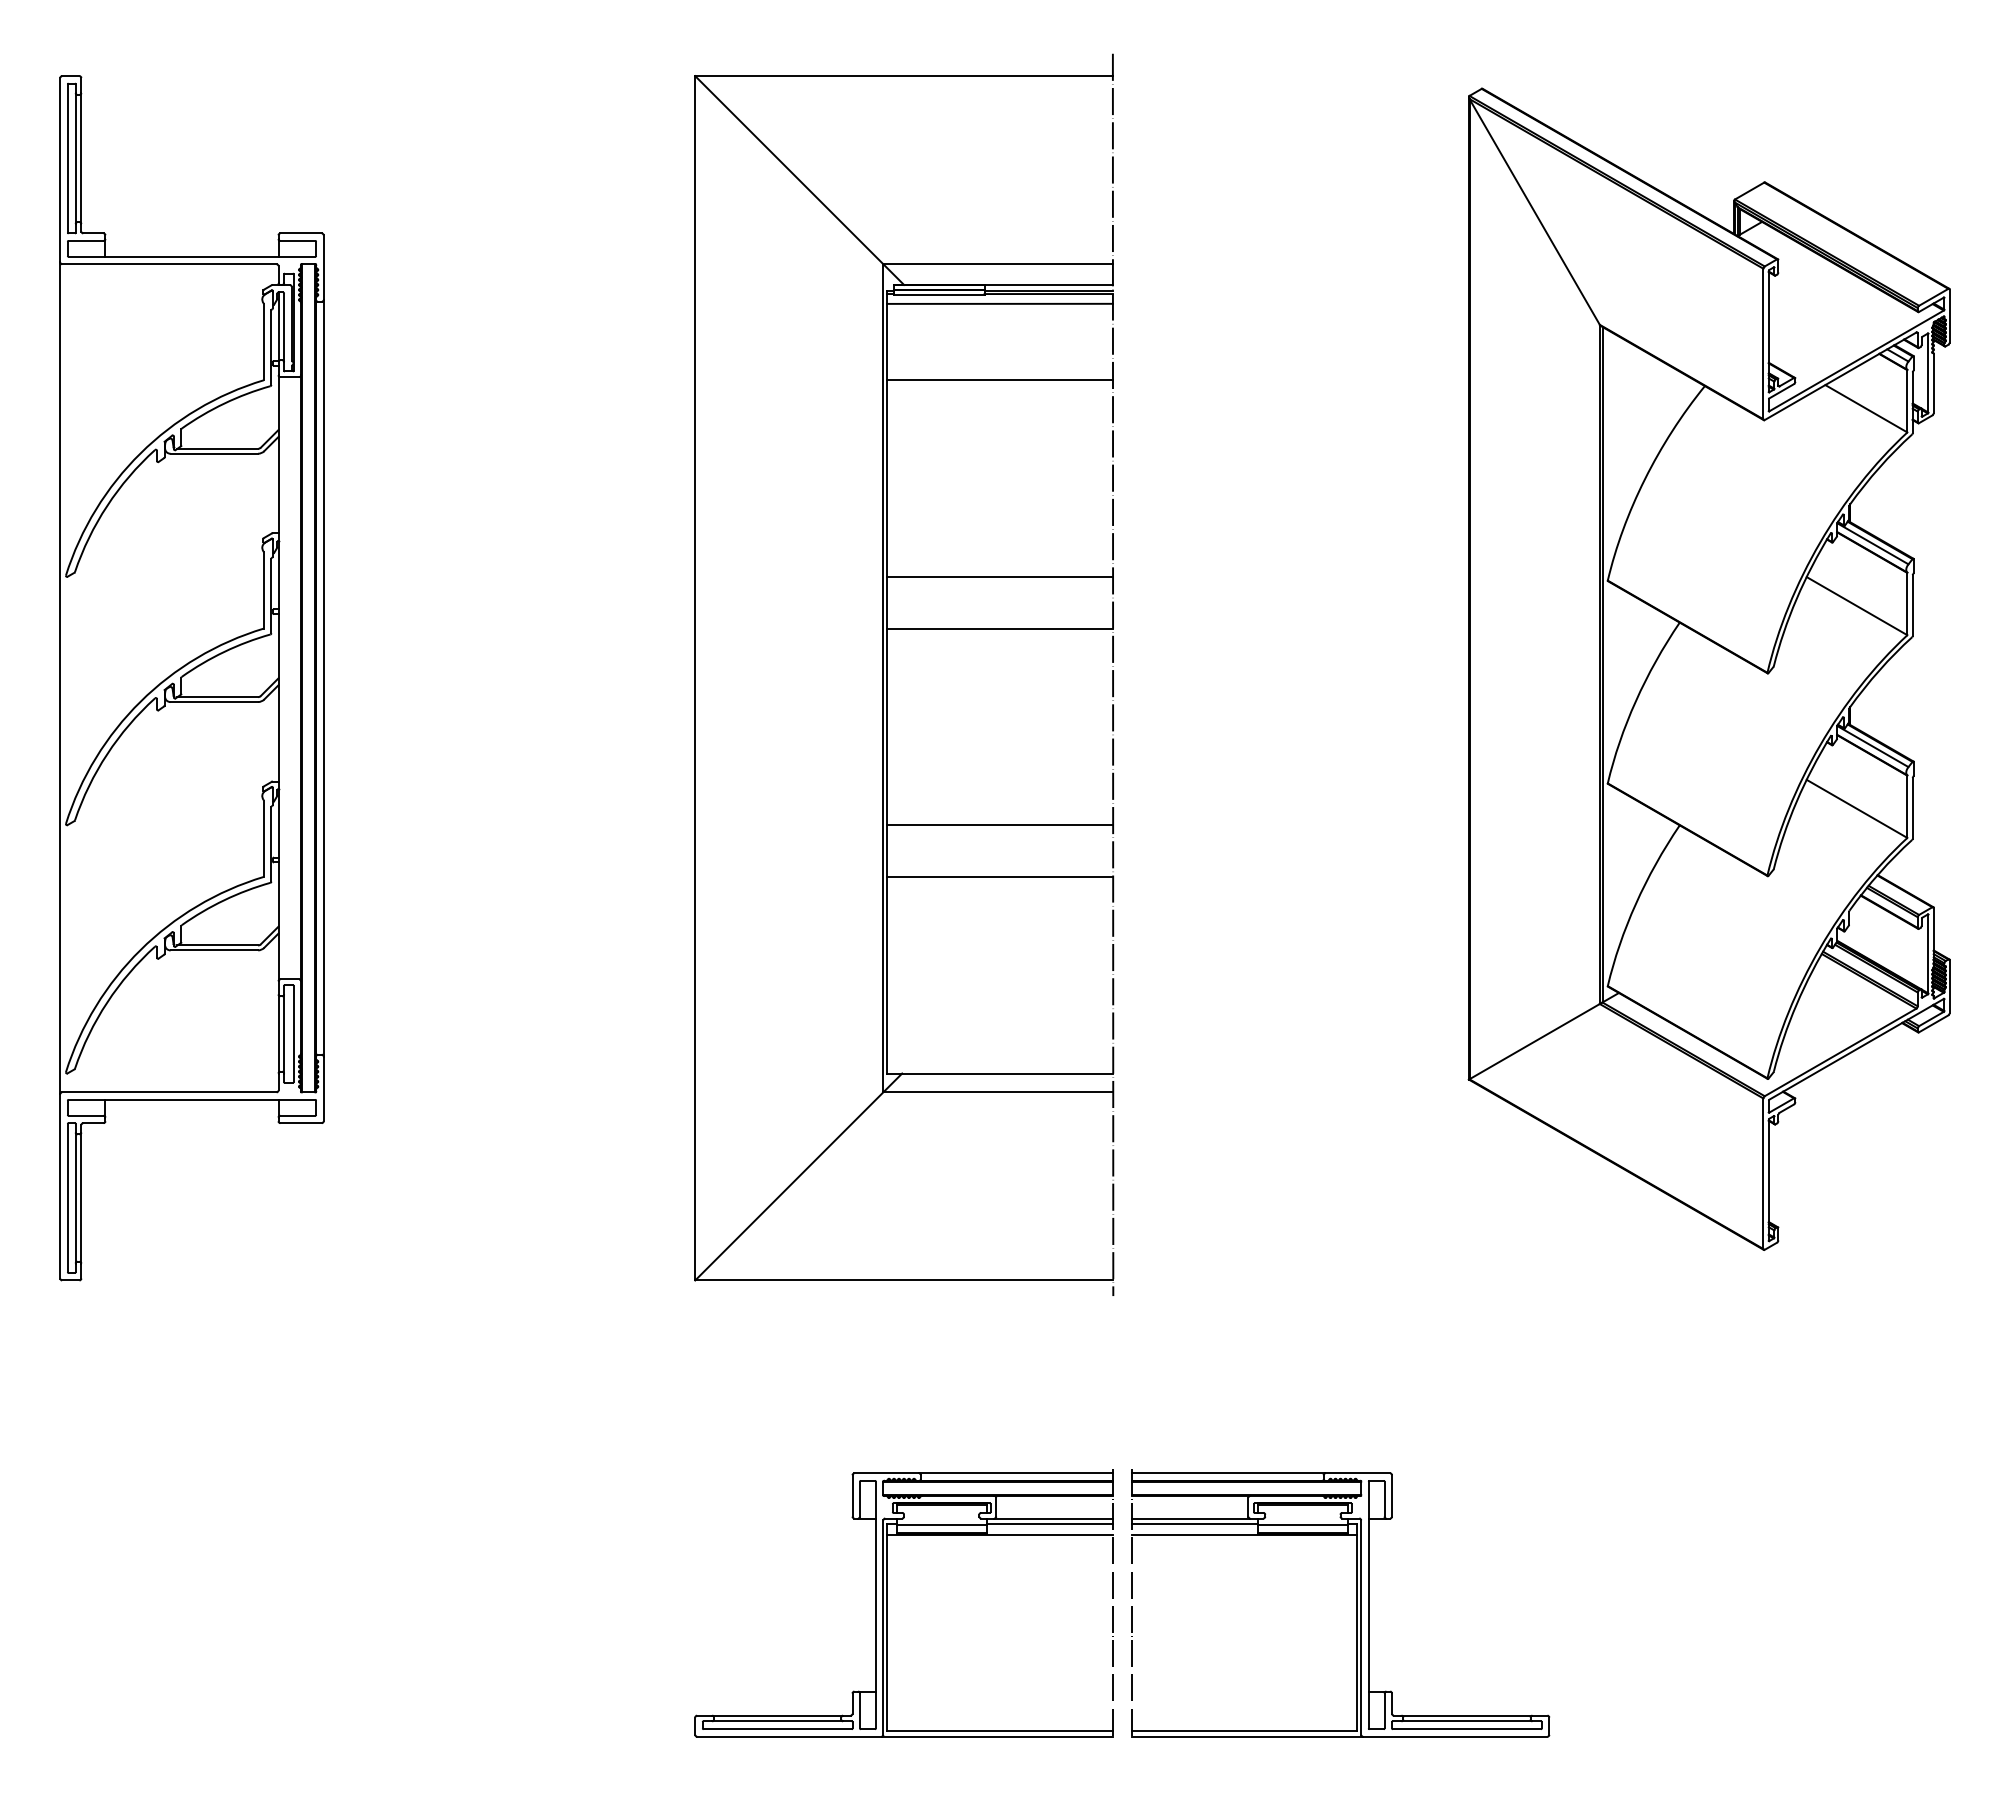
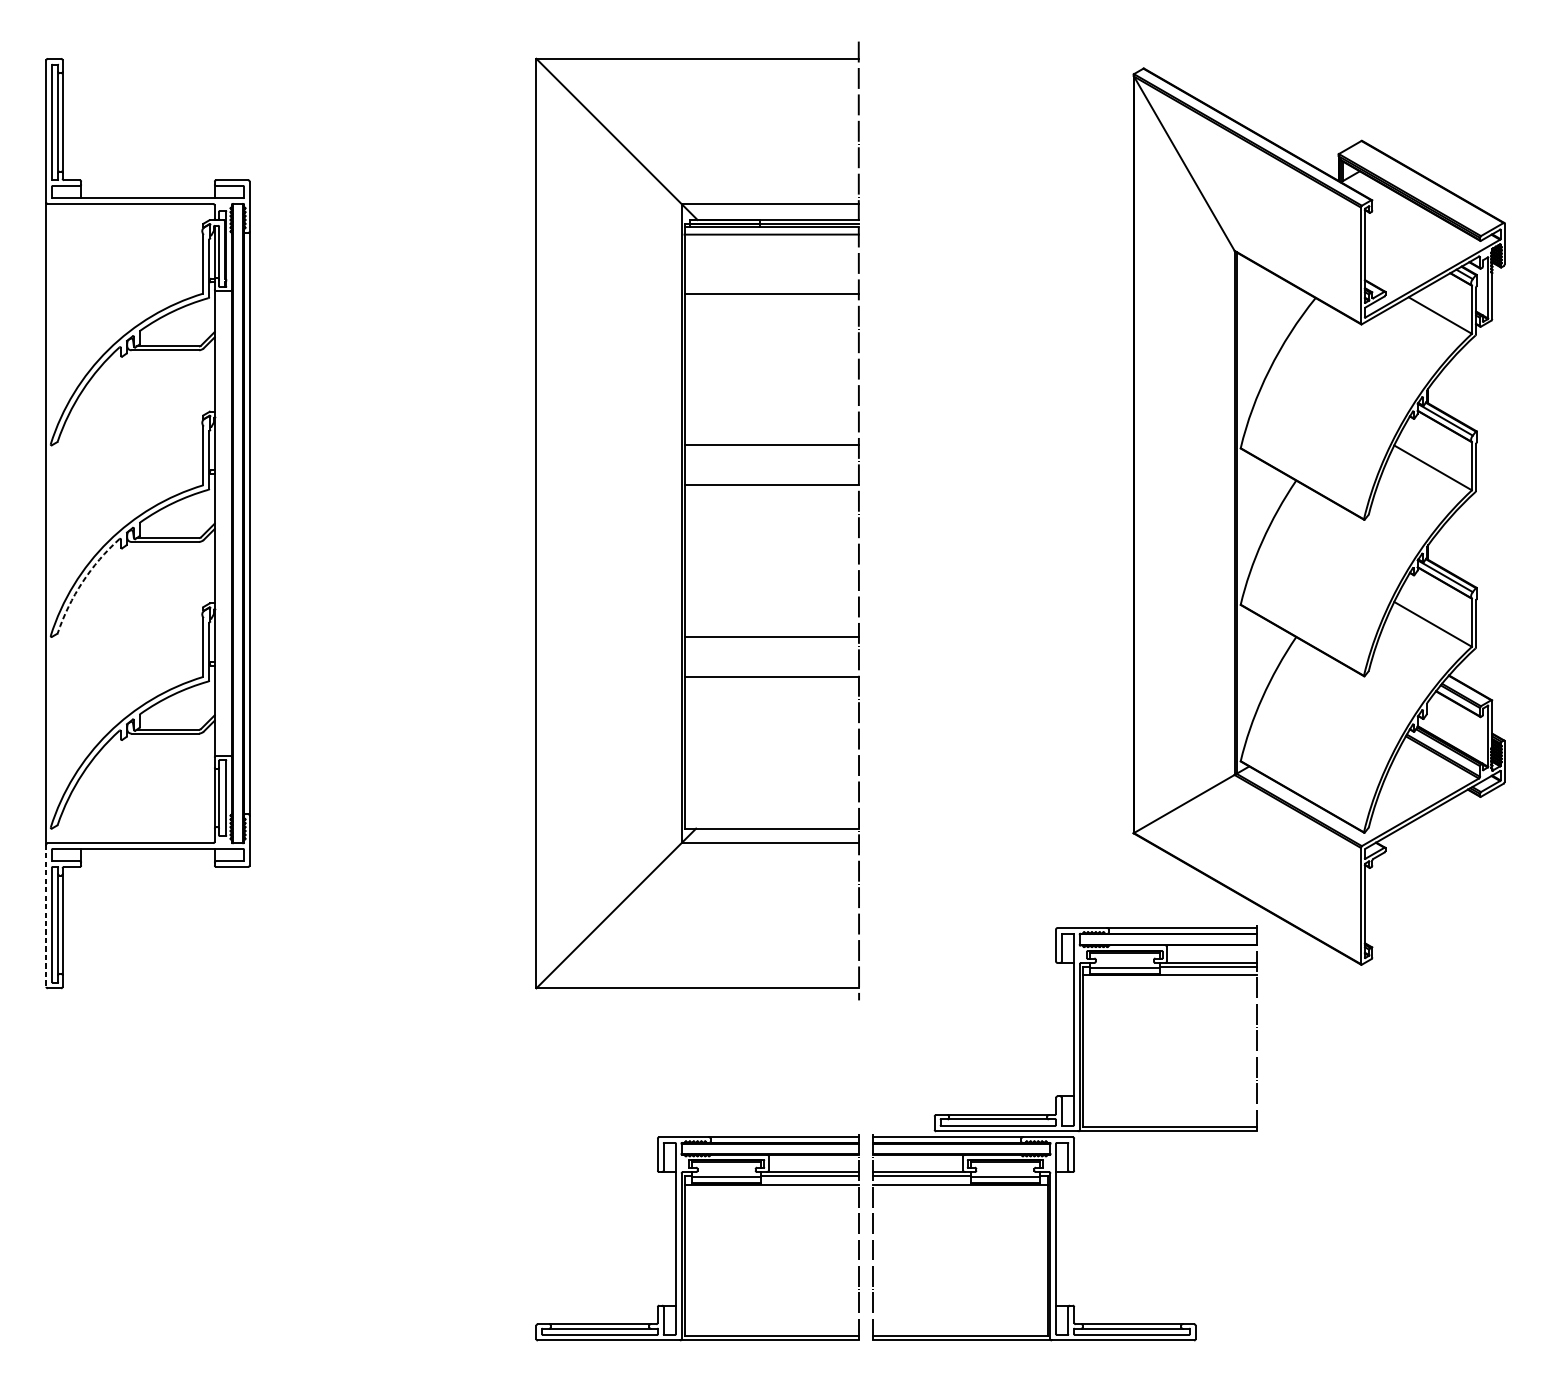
arc: (107, 754) -> (82, 582), solid -> dashed
line: (60, 1186) -> (46, 915), solid -> dashed
part: (1403, 1332) -> (1083, 1028), added

